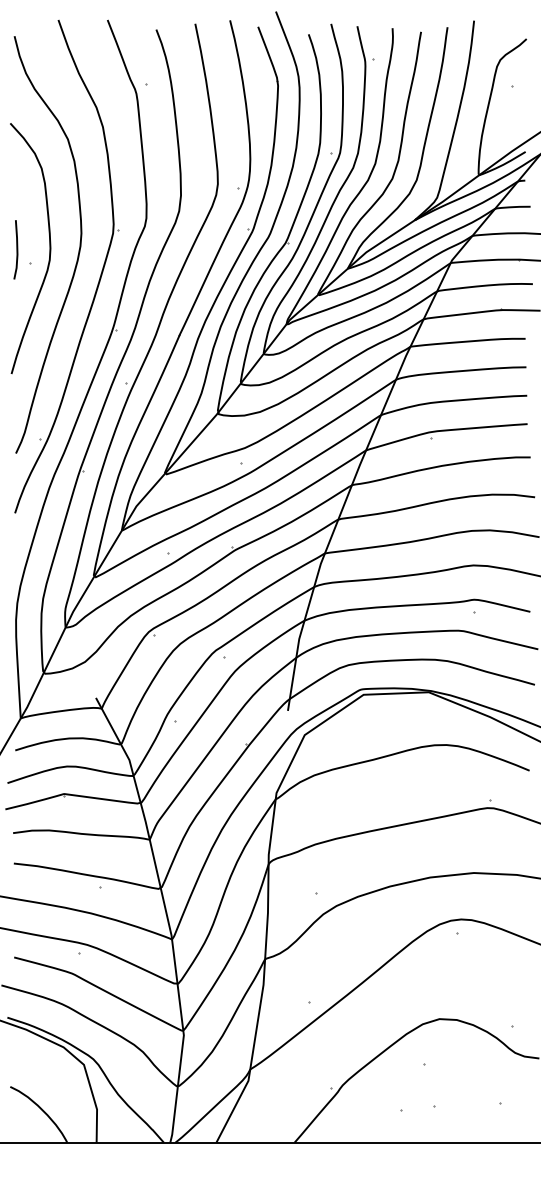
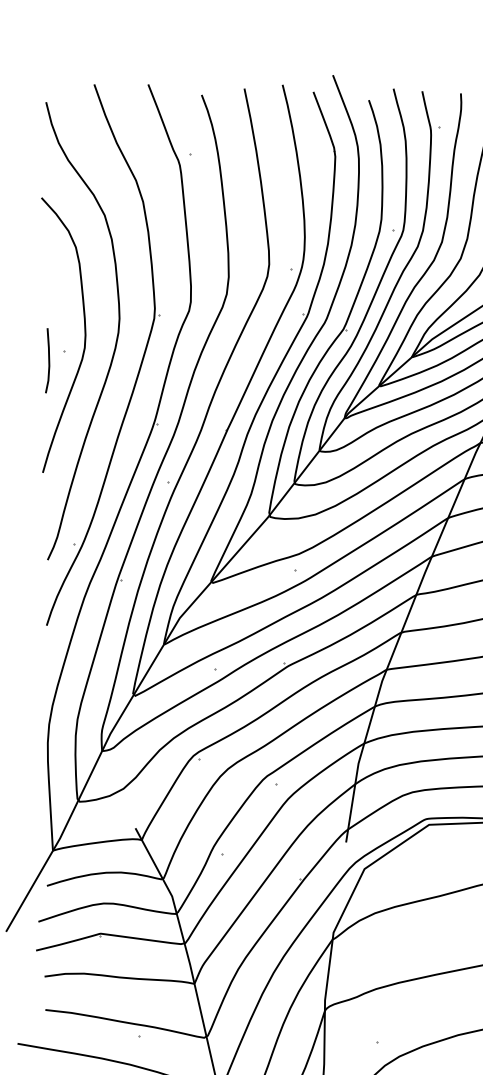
line: (16, 249) -> (48, 360), moved

